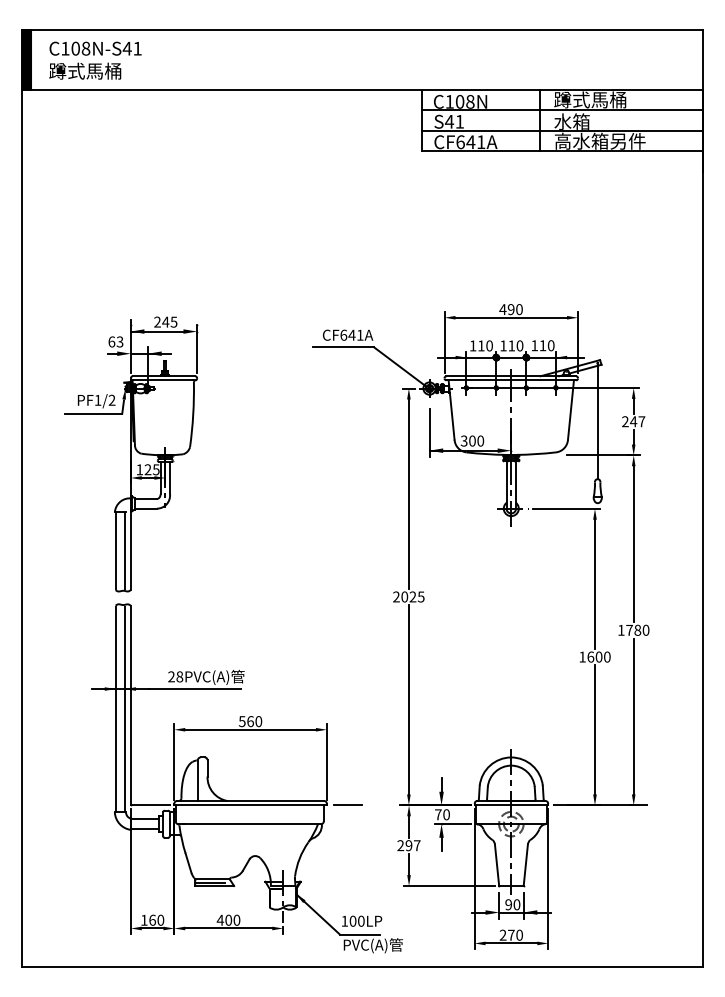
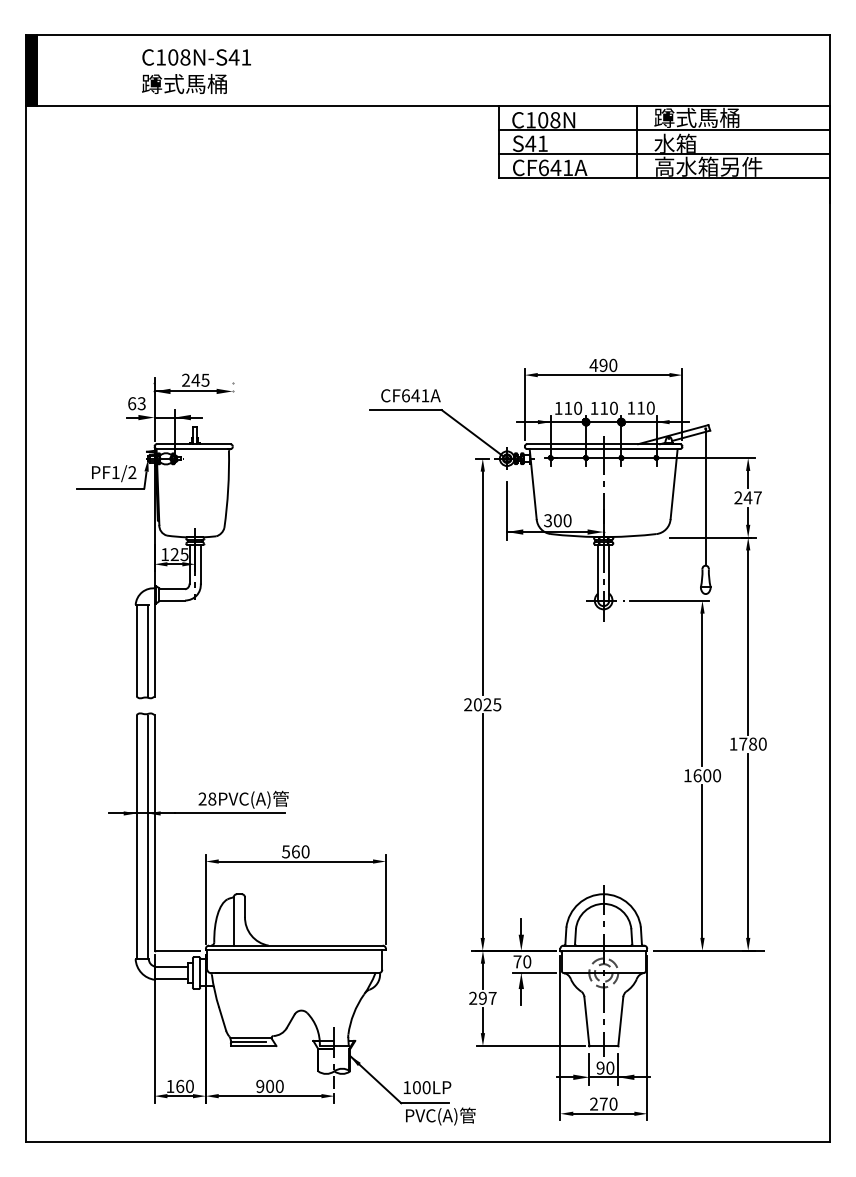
text: (95, 60) -> (196, 71), moved
line: (197, 349) -> (233, 412), removed
line: (347, 805) -> (410, 950), removed
text: (220, 919) -> (260, 1085), 400 -> 900

